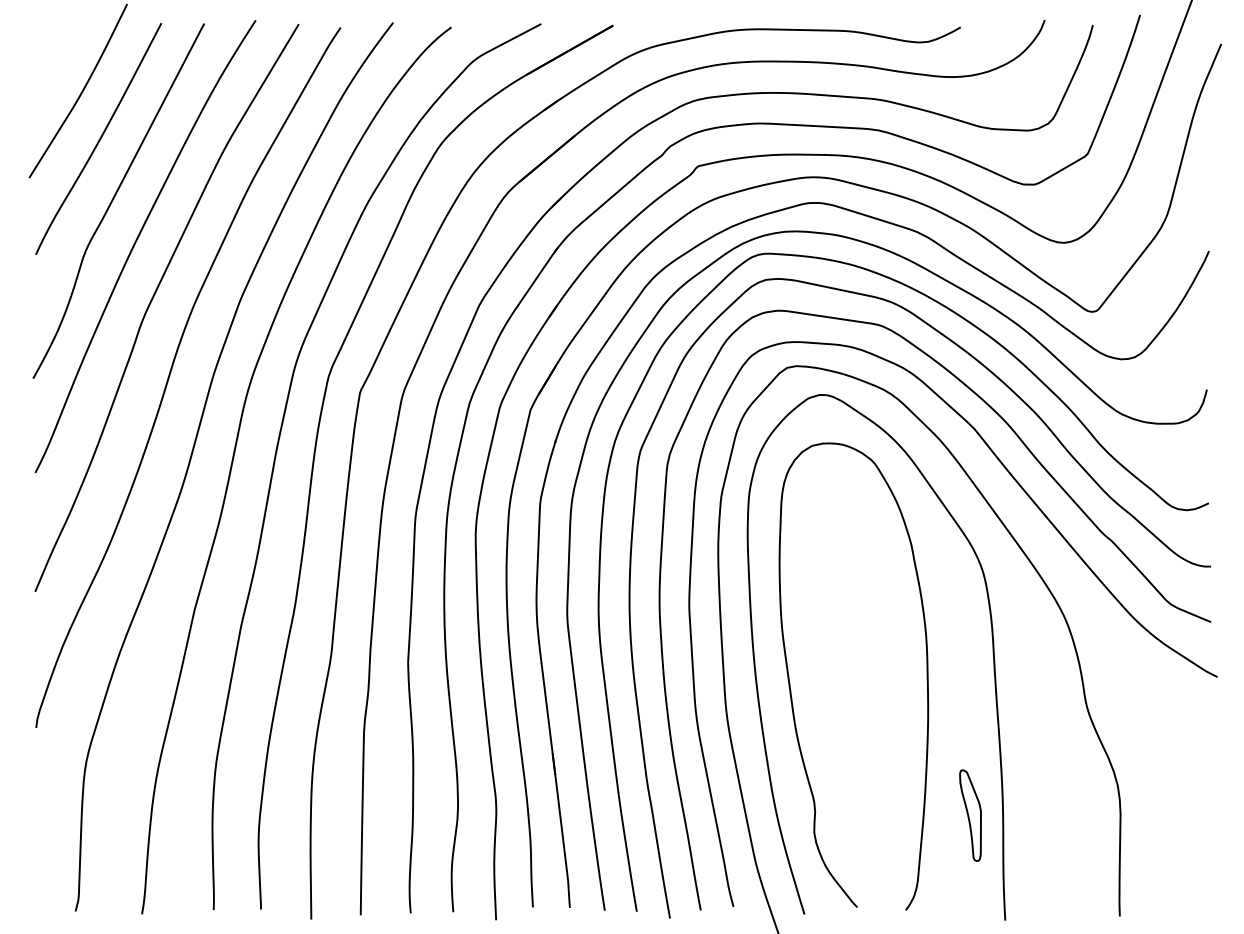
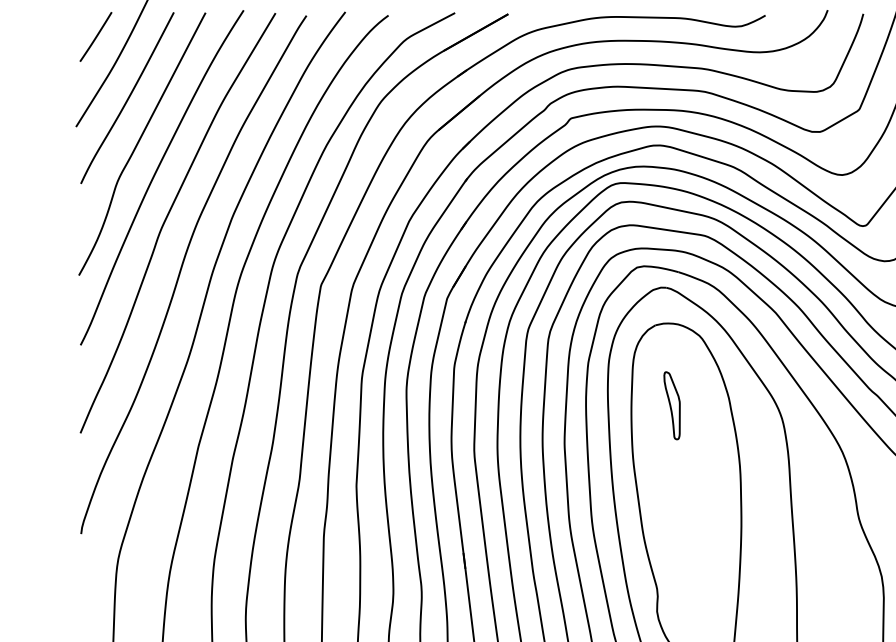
line: (56, 55) -> (96, 36), added
part: (970, 815) -> (672, 405), moved

